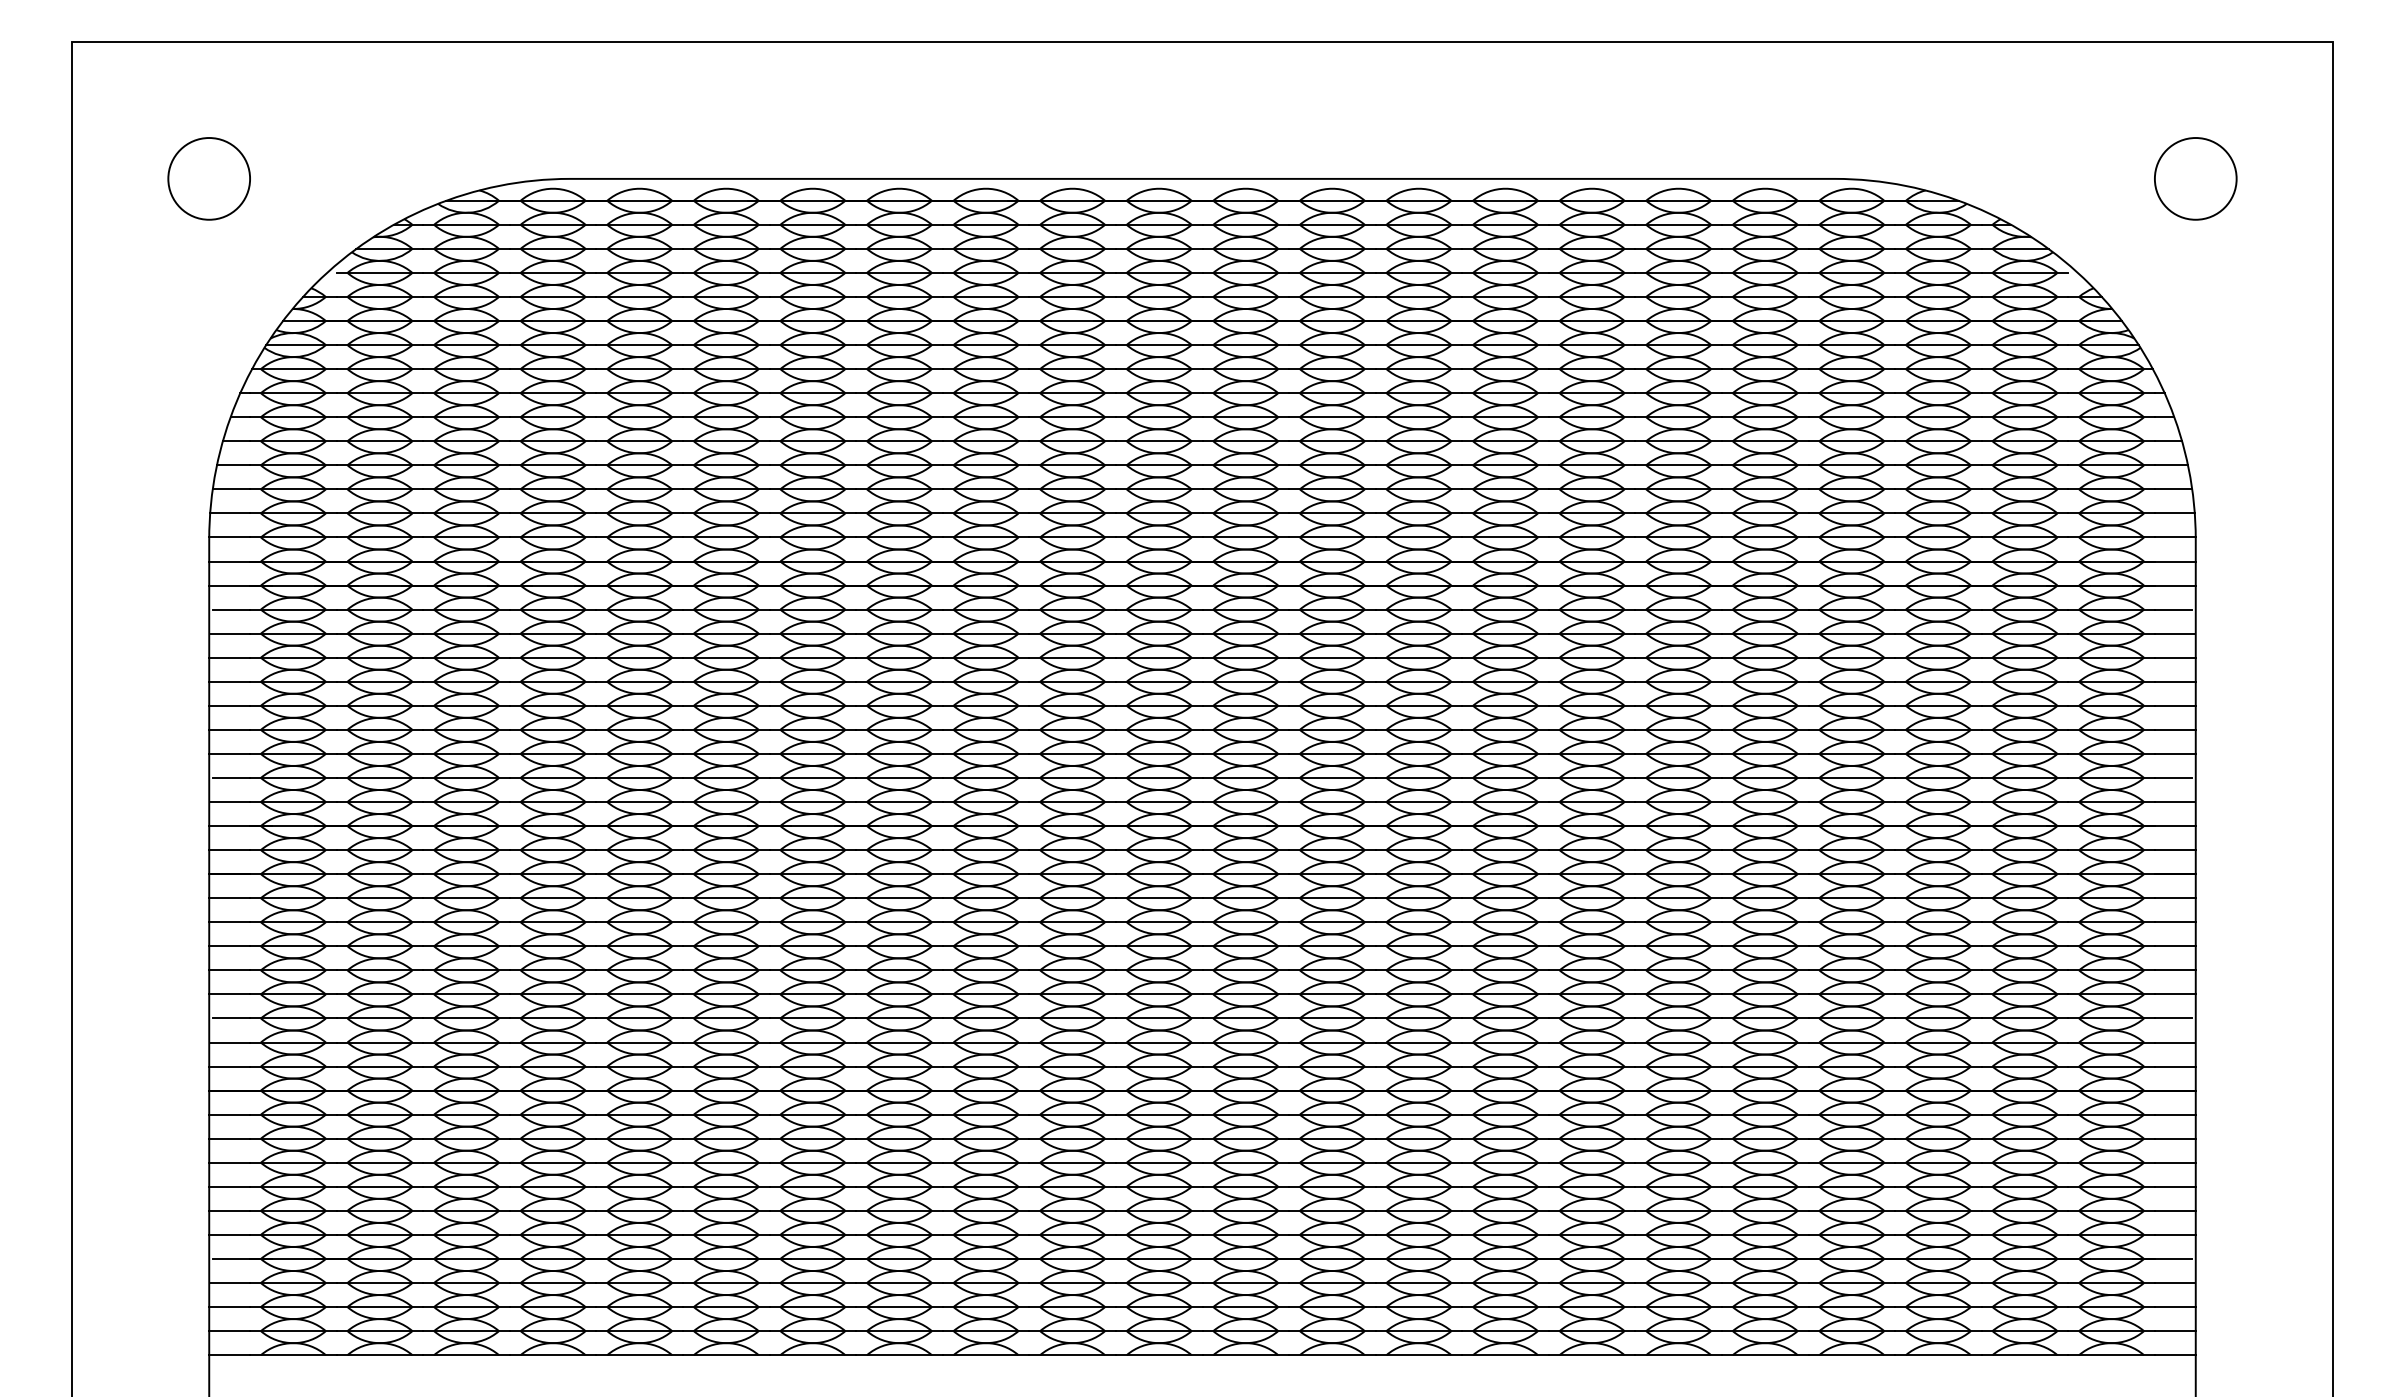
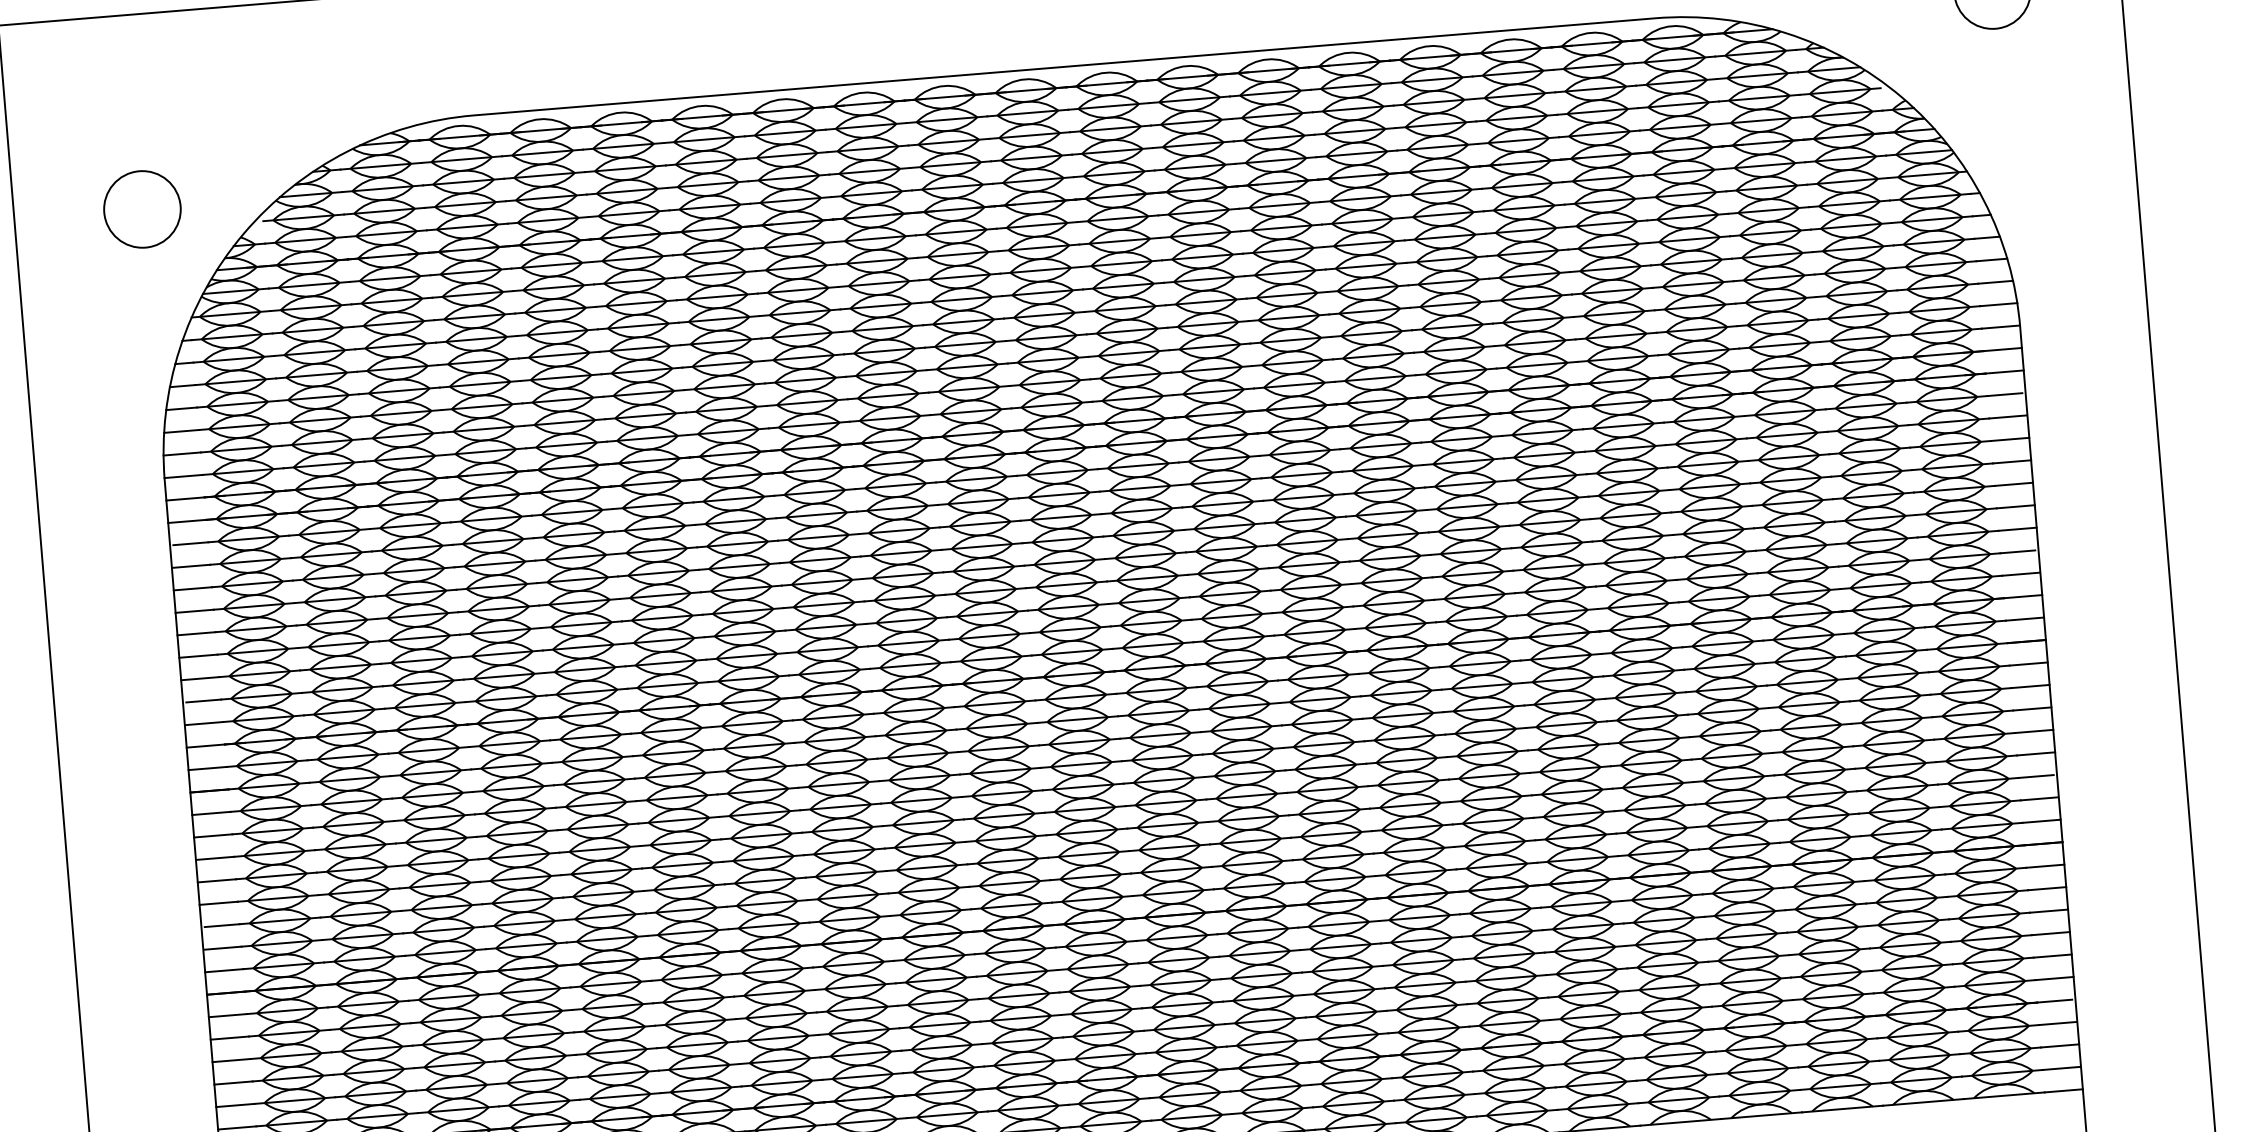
circle: (208, 178) -> (141, 209), moved

